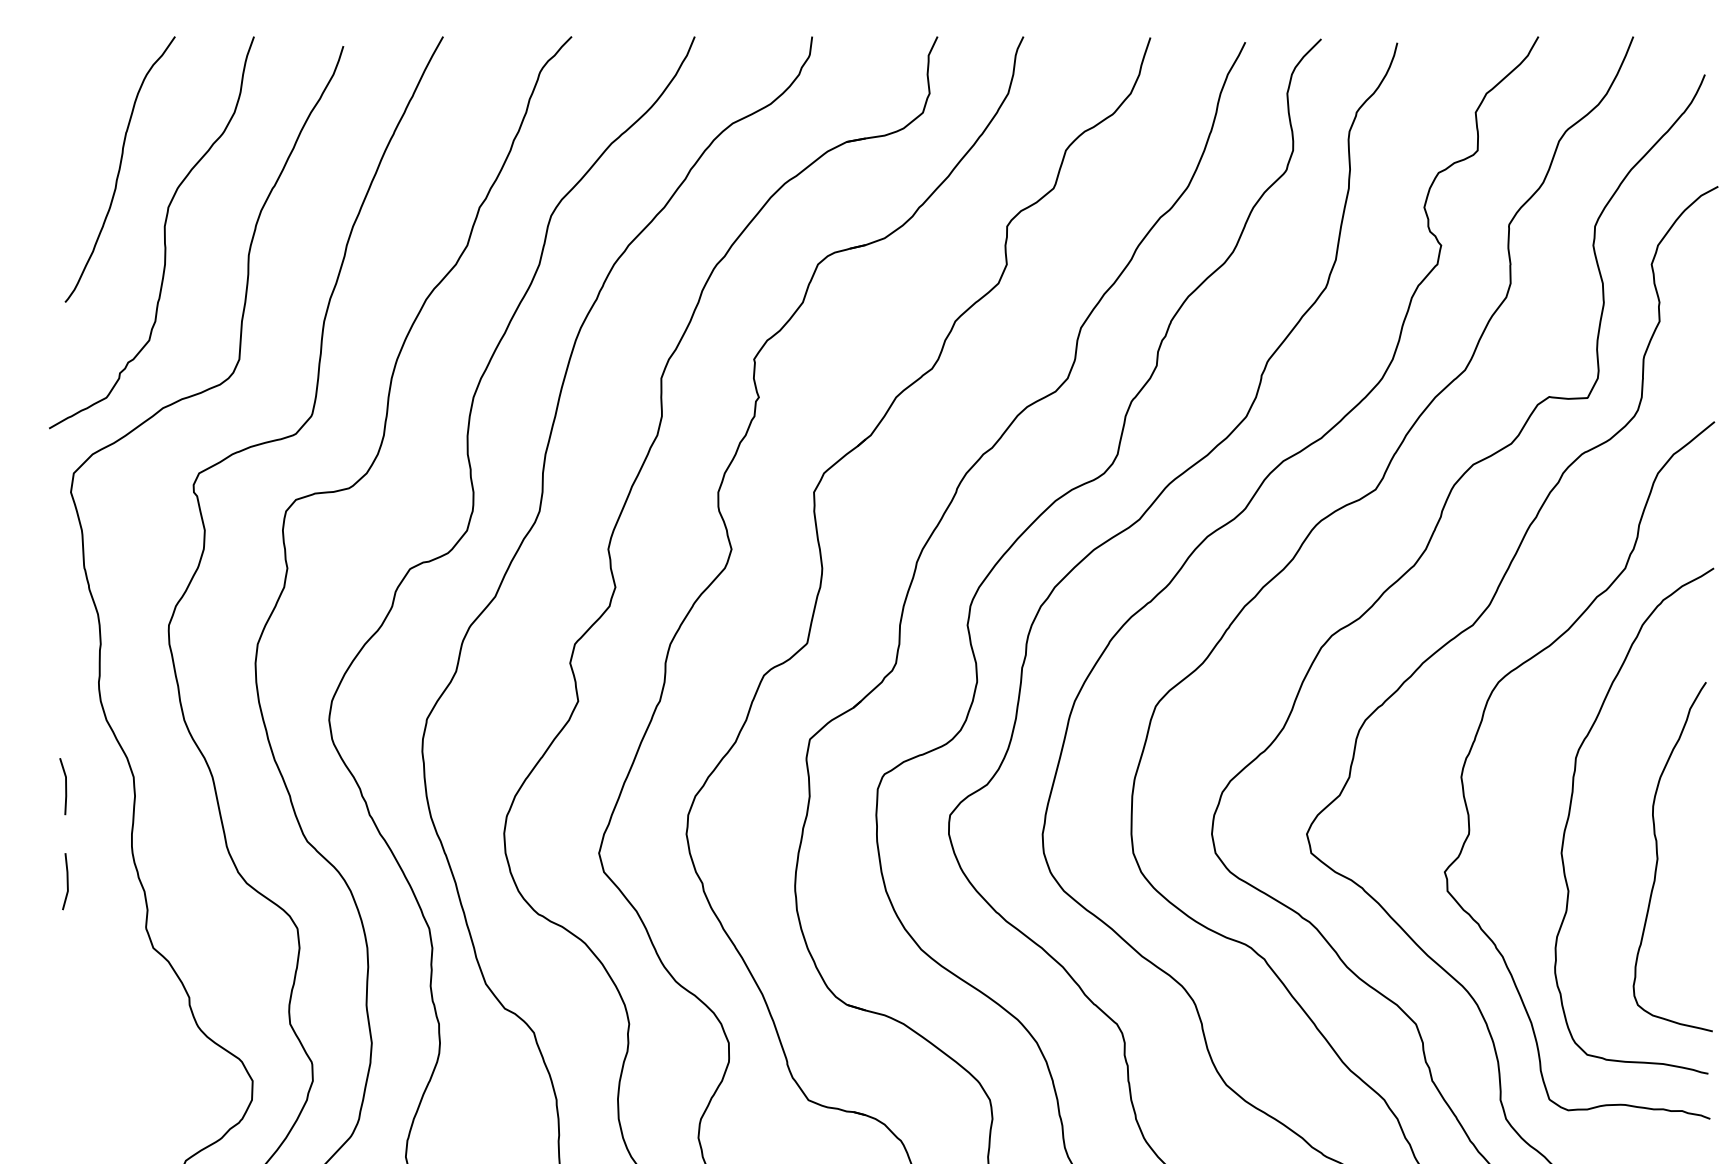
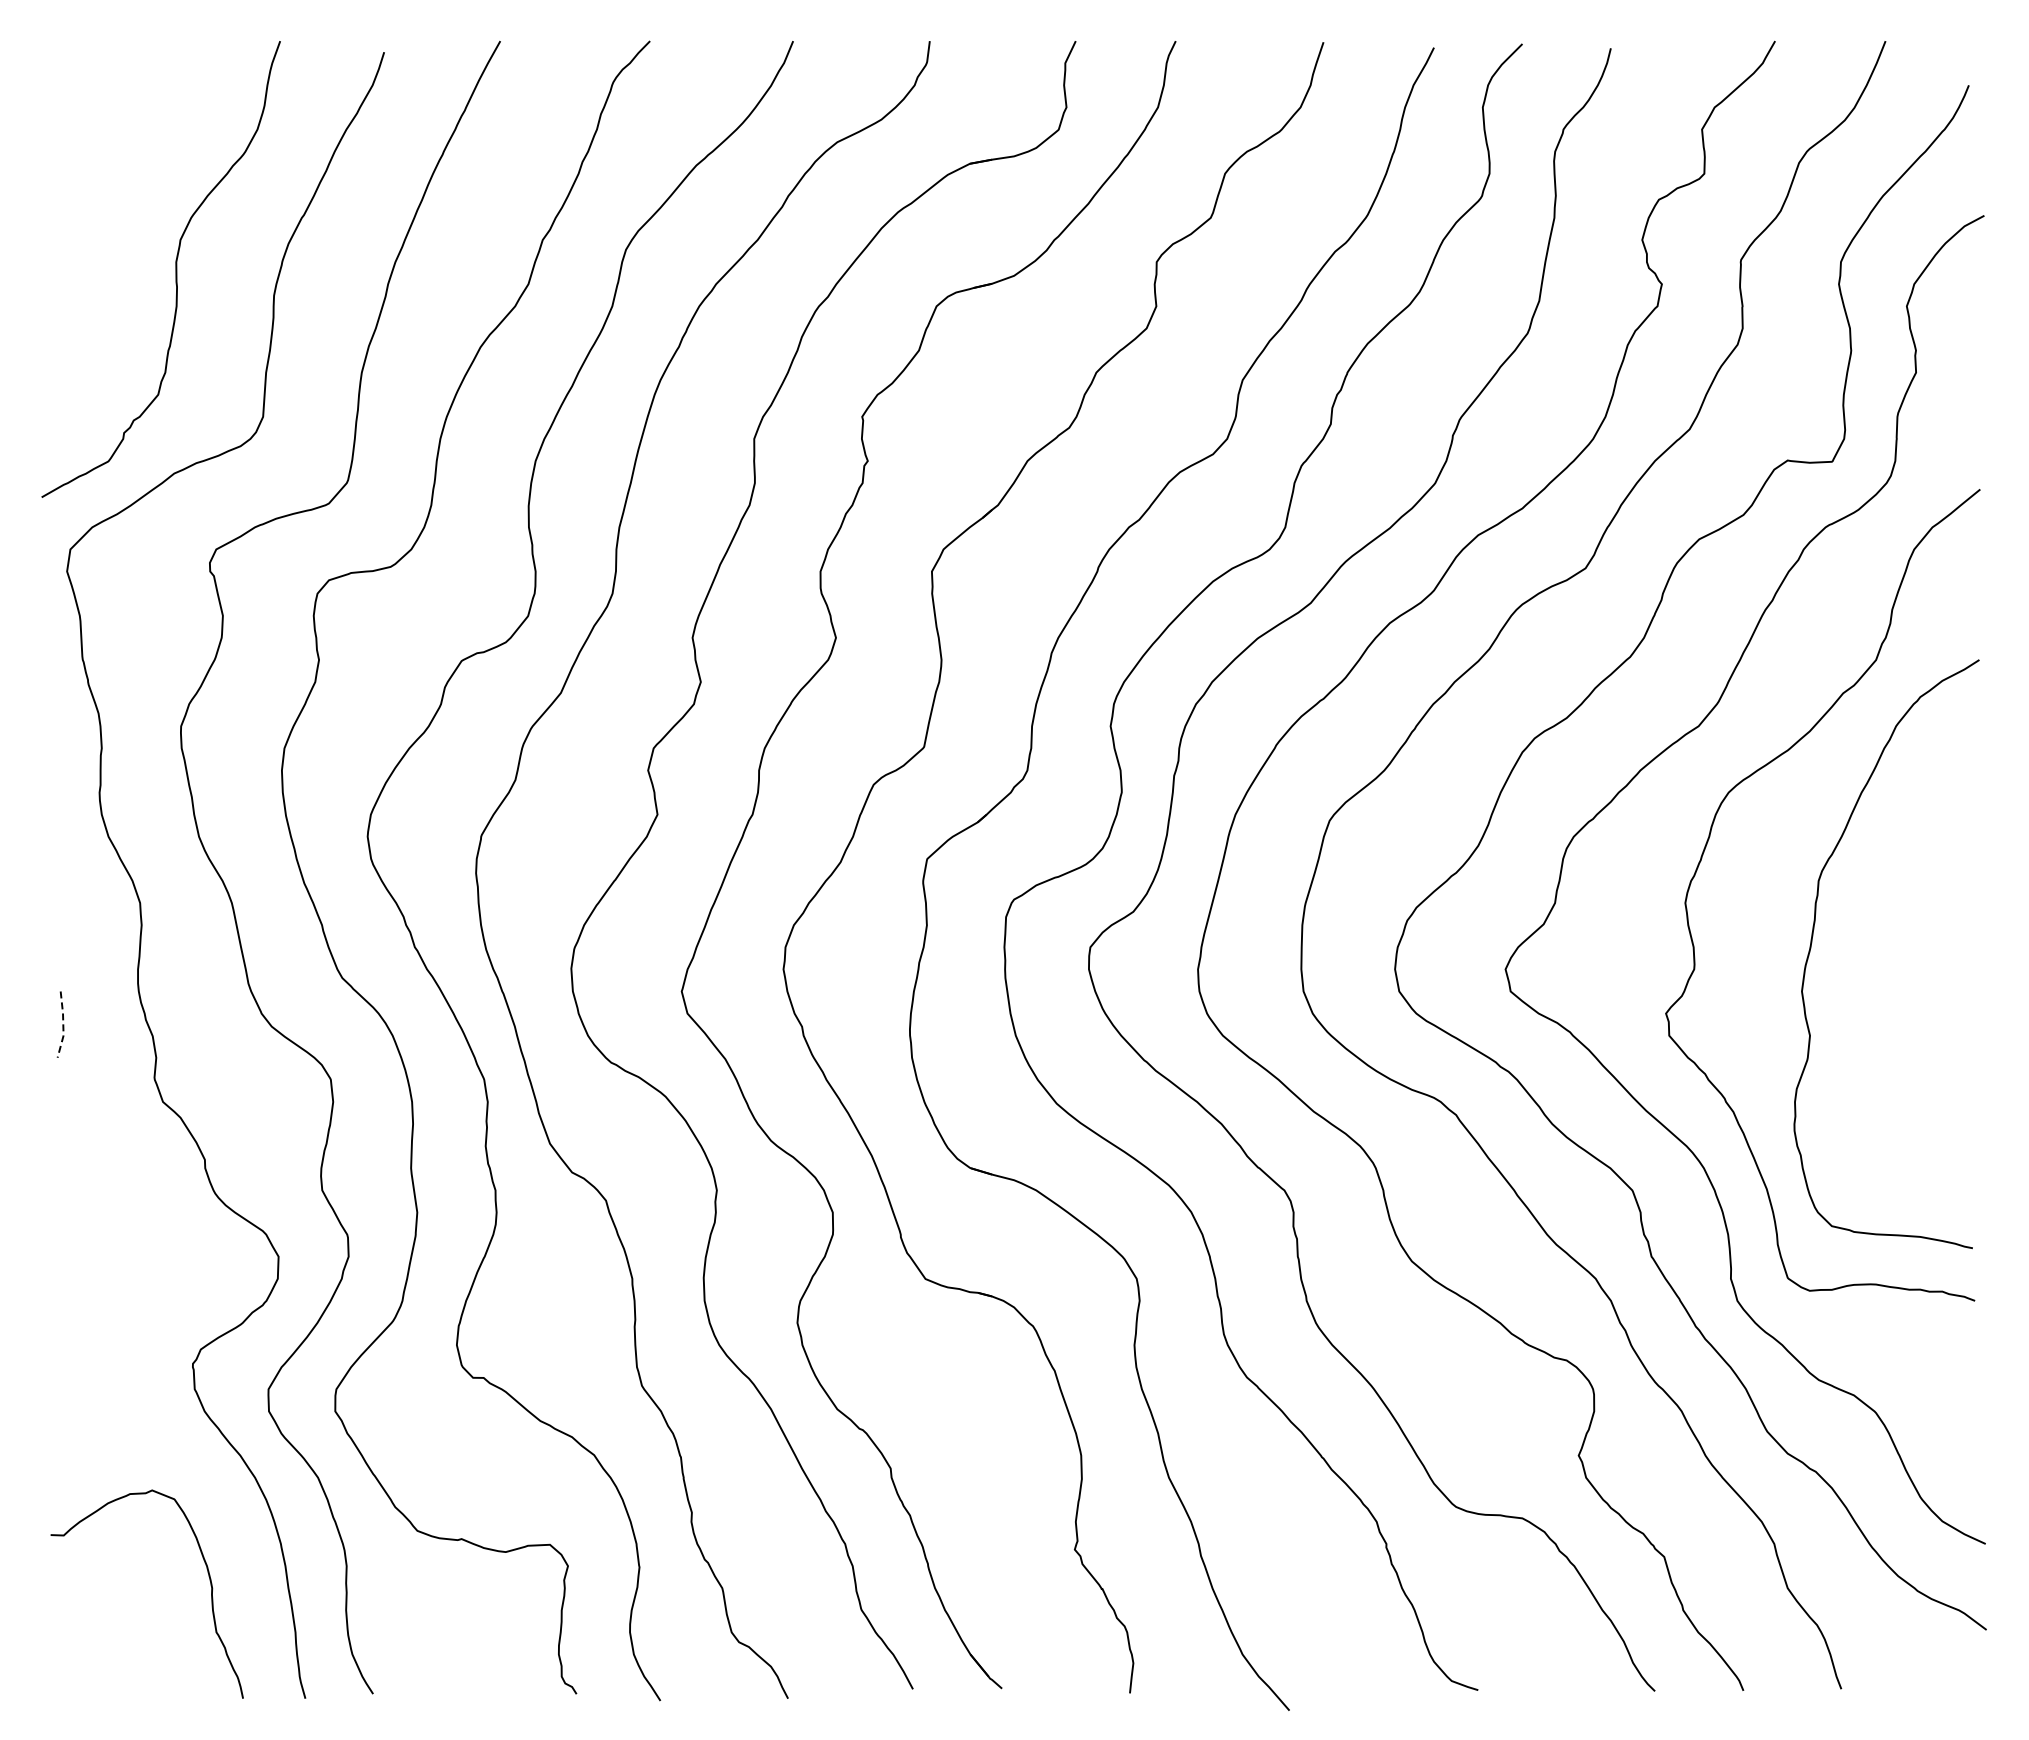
curve: (120, 169) -> (124, 195), removed
line: (65, 787) -> (60, 914), removed
curve: (1658, 856) -> (1914, 995), removed
line: (67, 882) -> (63, 1025), solid -> dashed

